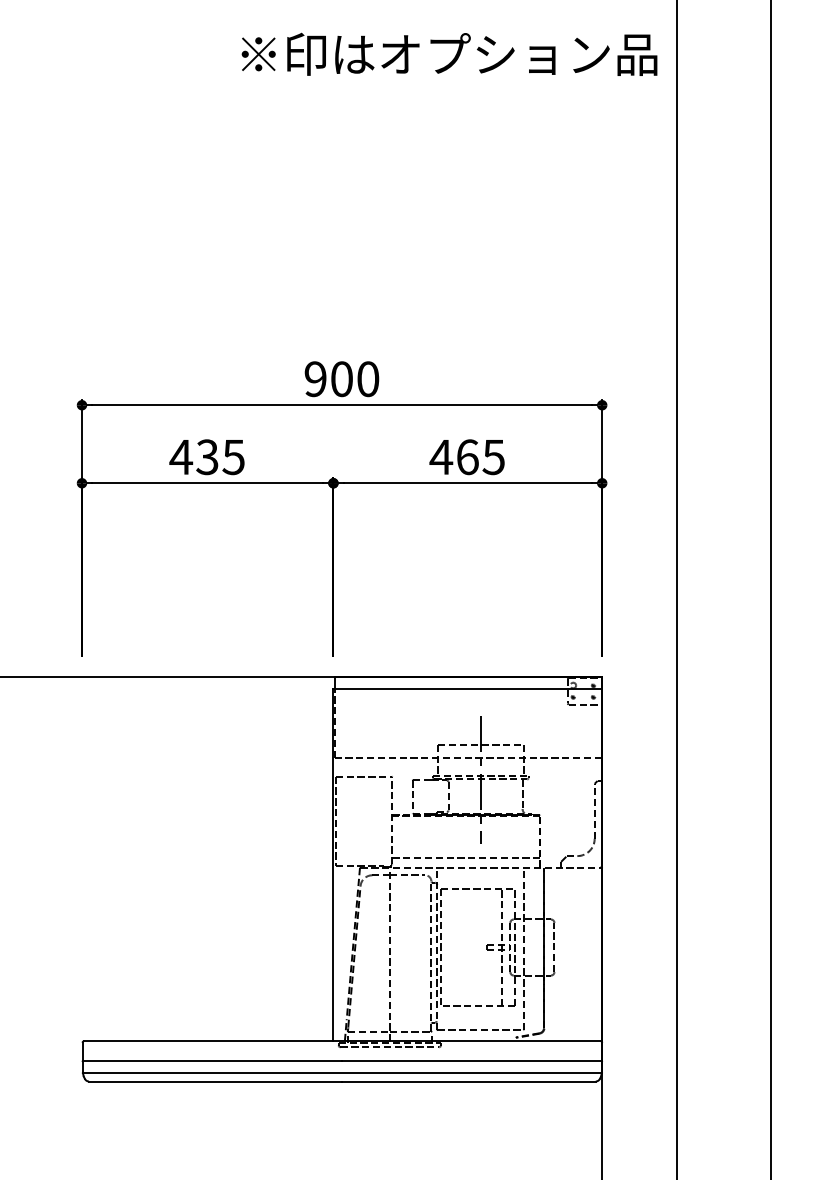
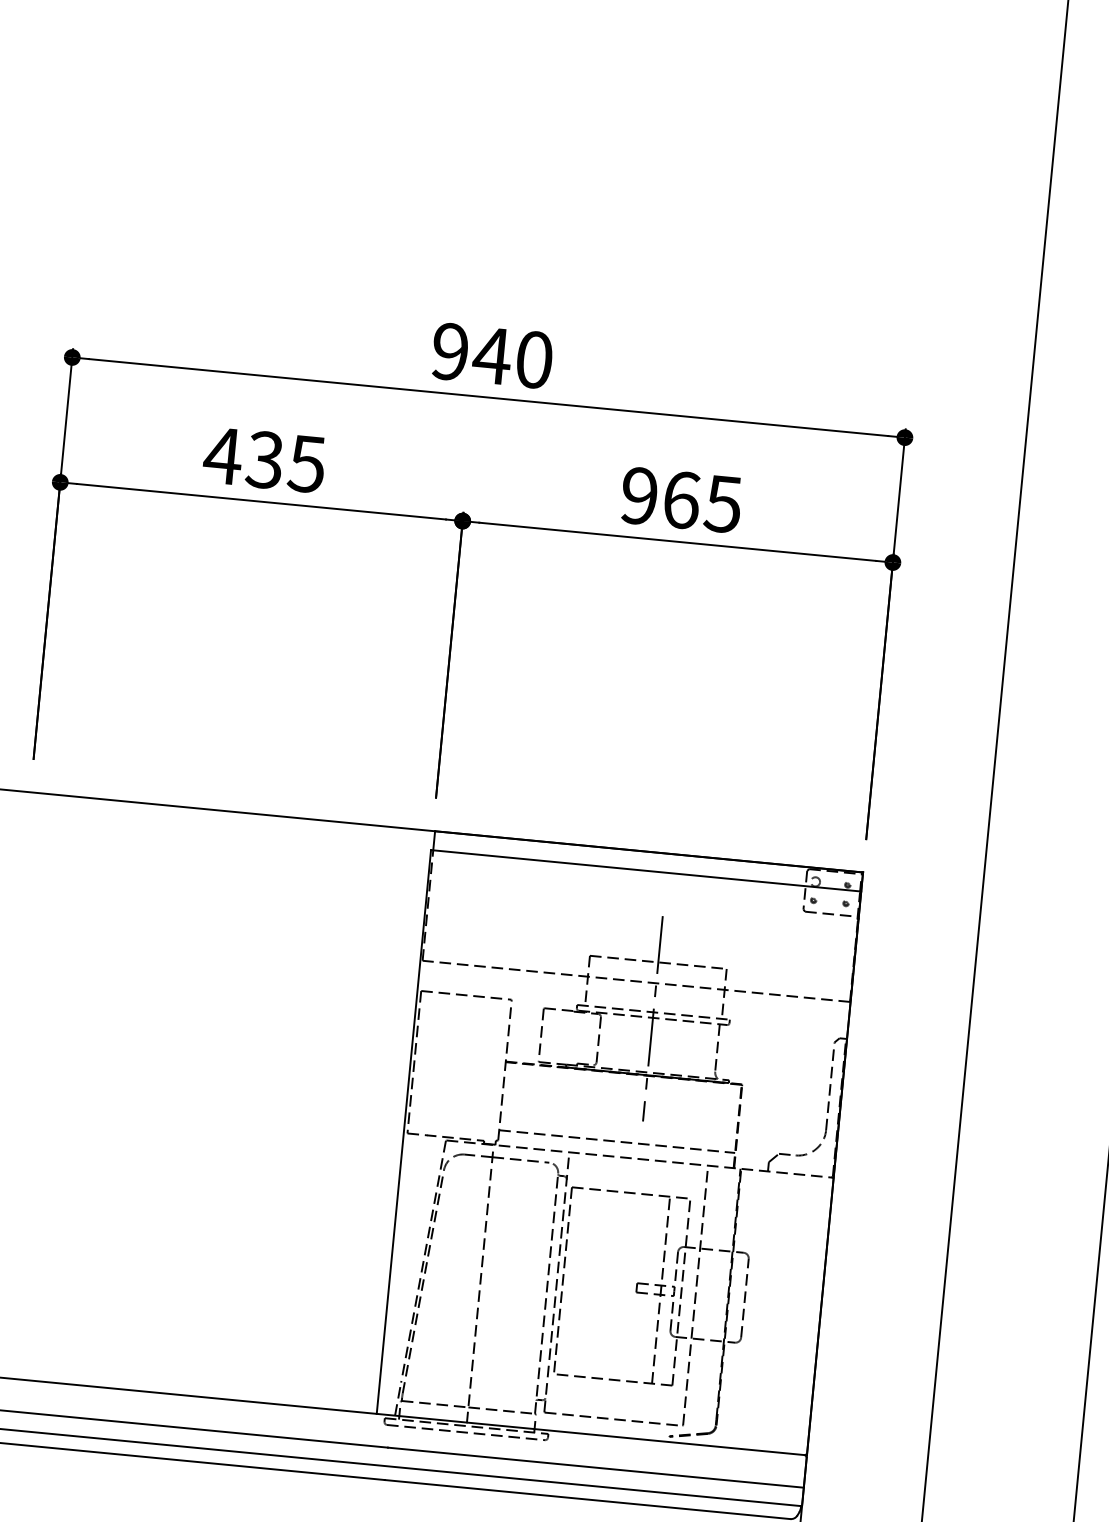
text: (341, 379) -> (491, 356), 900 -> 940
text: (441, 457) -> (639, 496), 465 -> 965

